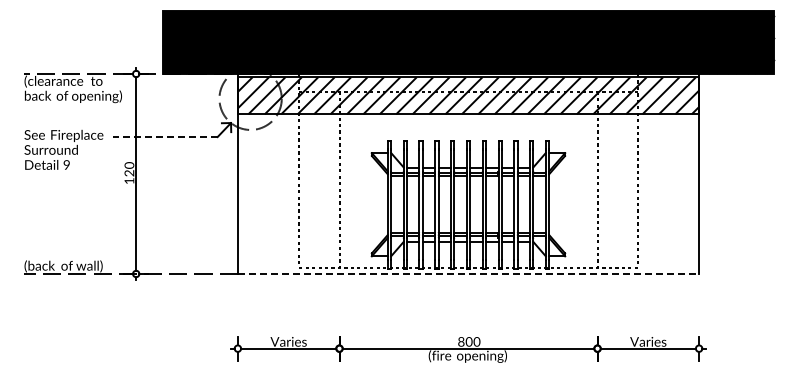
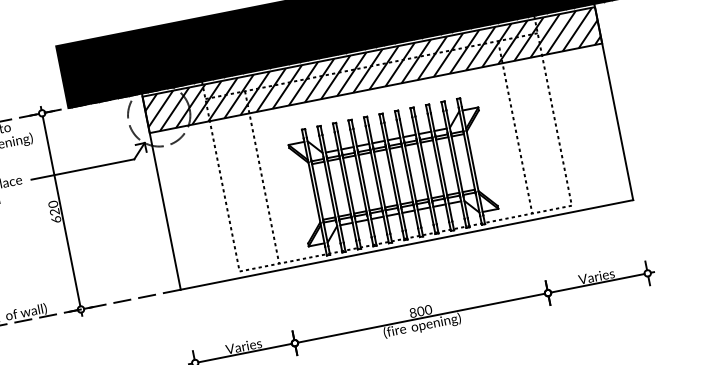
line: (164, 137) -> (82, 170), dashed -> solid
text: (129, 180) -> (56, 219), 120 -> 620
line: (468, 273) -> (406, 244), dashed -> solid

